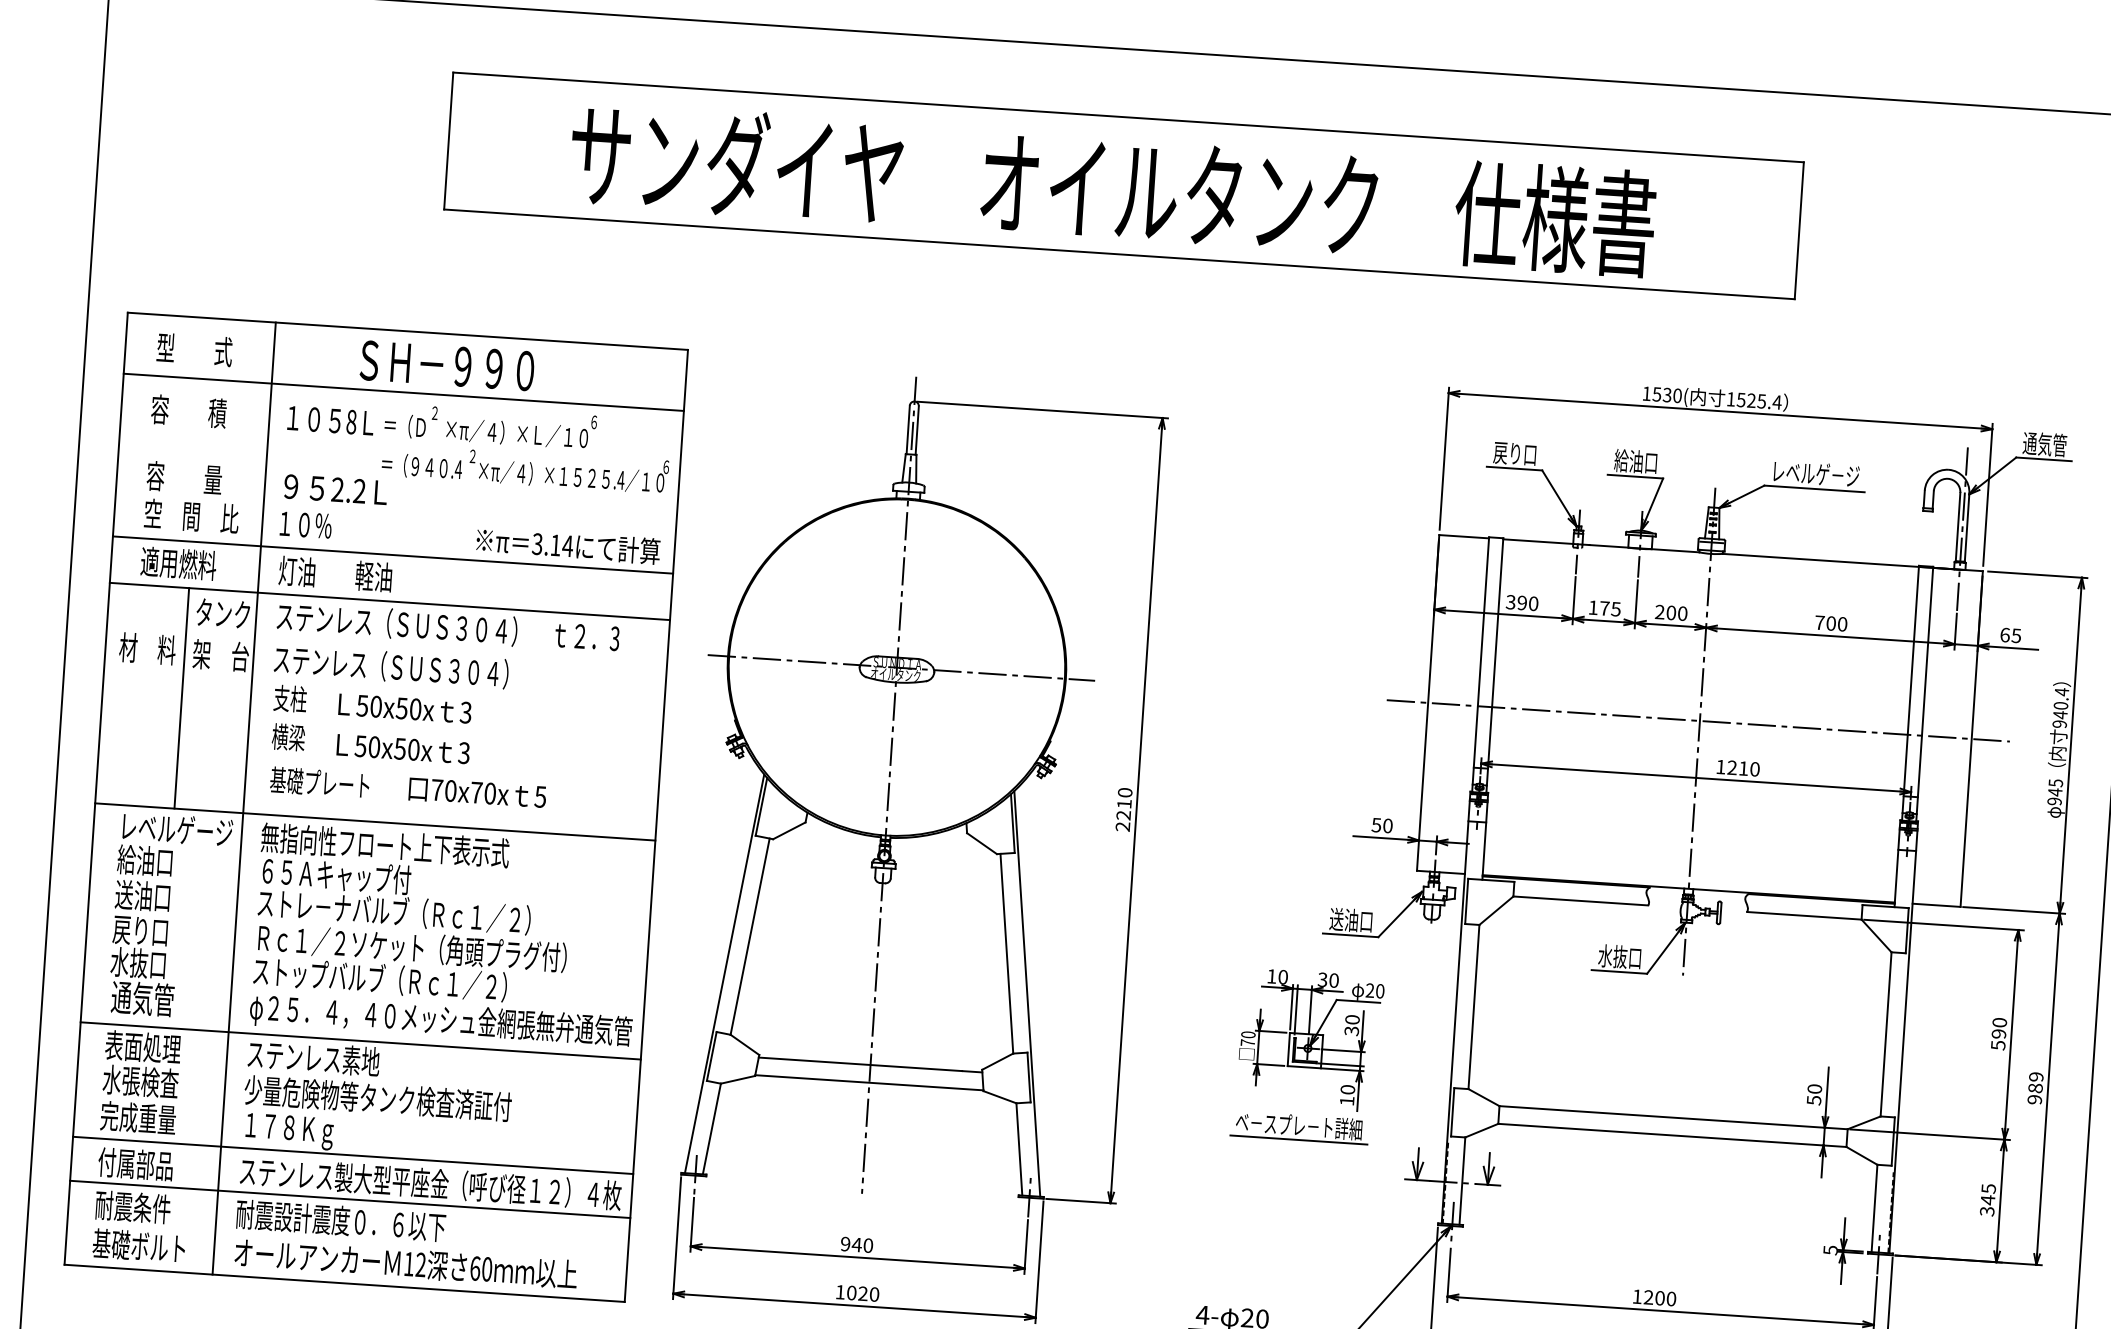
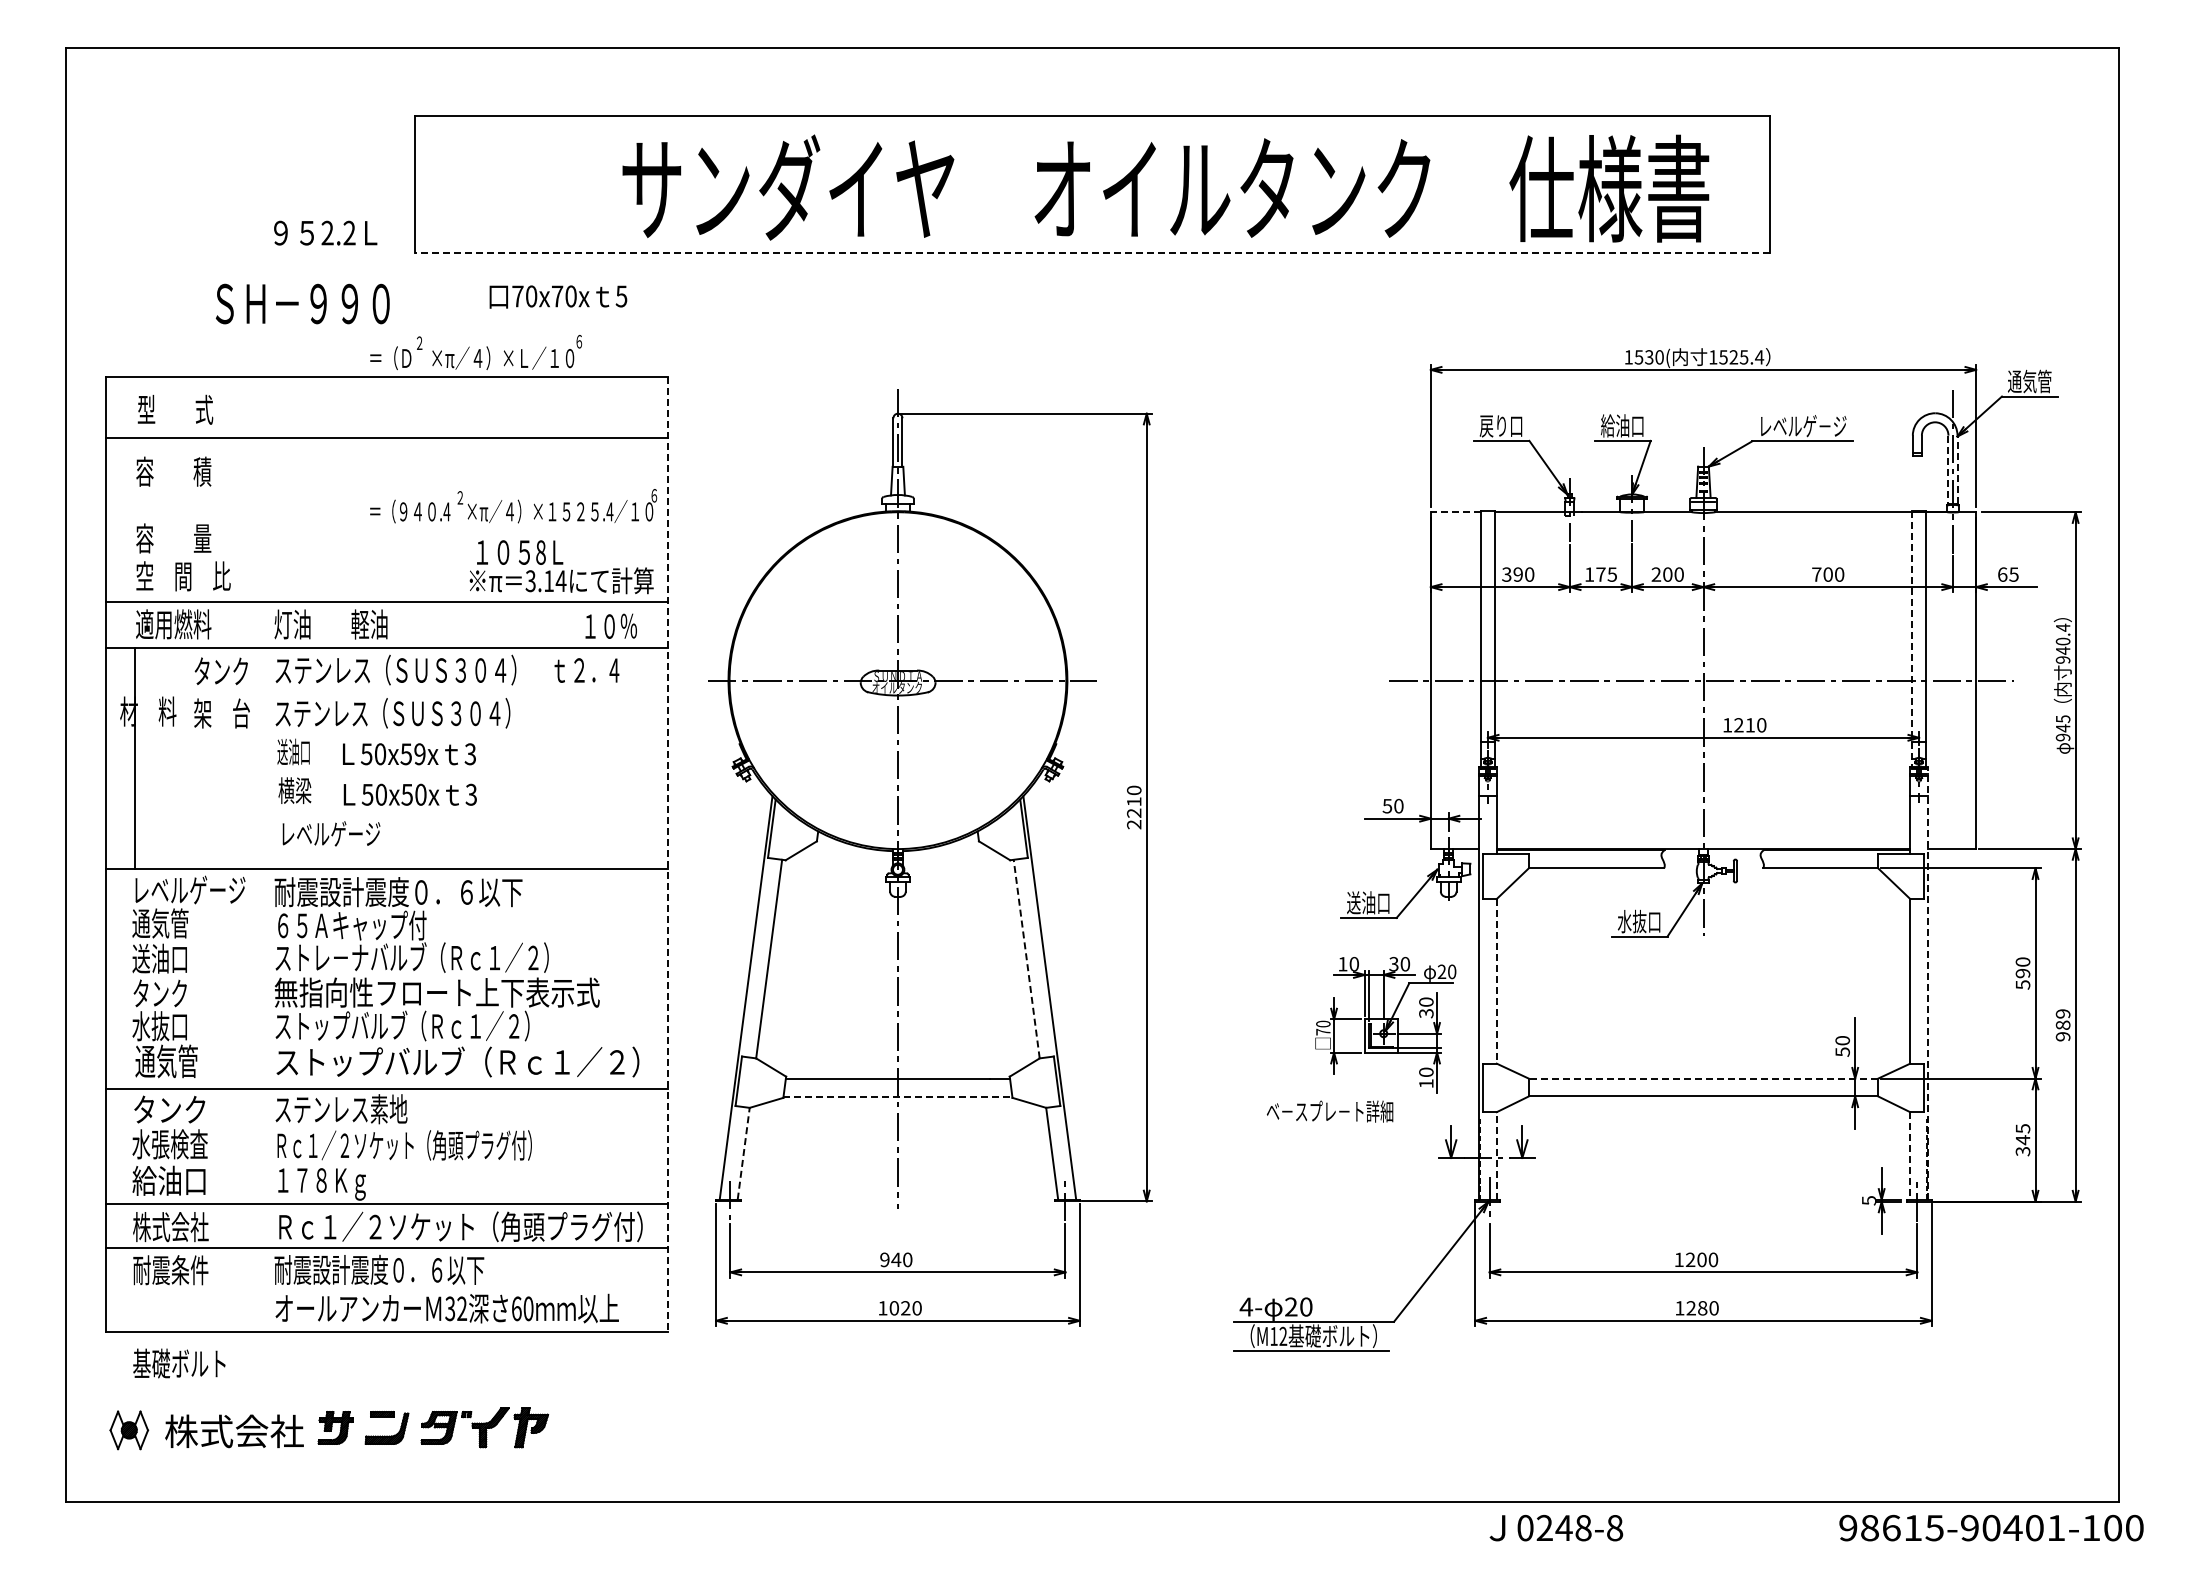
text: (1112, 189) -> (1165, 188), moved
line: (1119, 254) -> (1092, 253), solid -> dashed
text: (447, 365) -> (302, 303), moved
text: (331, 420) -> (520, 552), moved
text: (491, 426) -> (476, 352), moved
text: (335, 489) -> (325, 232), moved
text: (305, 524) -> (610, 625), moved
line: (1958, 527) -> (1948, 470), solid -> dashed
line: (1967, 527) -> (1957, 469), solid -> dashed
line: (1463, 536) -> (1455, 512), solid -> dashed
text: (615, 638) -> (614, 670), 3 -> 4
line: (1910, 693) -> (1912, 639), solid -> dashed
line: (181, 698) -> (134, 758), moved
text: (289, 698) -> (293, 751), 支柱 -> 送油口
text: (415, 709) -> (419, 754), 50x50x -> 50x59x
text: (320, 782) -> (329, 833), 基礎プレート -> レベルゲージ
text: (477, 792) -> (558, 296), moved
line: (244, 798) -> (254, 854), removed
line: (656, 825) -> (668, 854), solid -> dashed
text: (385, 845) -> (398, 892), 無指向性フロート上下表示式 -> 耐震設計震度０．６以下
text: (145, 860) -> (160, 923), 給油口 -> 通気管
text: (140, 930) -> (159, 993), 戻り口 -> タンク
text: (416, 947) -> (436, 992), Ｒｃ１／２ソケット（角頭プラグ付） -> 無指向性フロート上下表示式
line: (1006, 953) -> (1026, 958), solid -> dashed
line: (1473, 1007) -> (1496, 981), solid -> dashed
text: (440, 1020) -> (465, 1063), φ２５．４，４０メッシュ金網張無弁通気管 -> ストップバルブ（Ｒｃ１／２）
line: (1904, 1037) -> (1928, 983), solid -> dashed
part: (1310, 1040) -> (1385, 1025), moved
text: (142, 1046) -> (169, 1109), 表面処理 -> タンク
line: (869, 1083) -> (898, 1097), solid -> dashed
text: (378, 1098) -> (408, 1145), 少量危険物等タンク検査済証付 -> Ｒｃ１／２ソケット（角頭プラグ付）
text: (137, 1117) -> (169, 1180), 完成重量 -> 給油口
line: (1673, 1117) -> (1703, 1078), solid -> dashed
line: (711, 1128) -> (743, 1153), solid -> dashed
line: (1298, 1139) -> (1330, 1125), removed
text: (135, 1164) -> (170, 1227), 付属部品 -> 株式会社
line: (1462, 1180) -> (1496, 1155), solid -> dashed
text: (430, 1183) -> (466, 1226), ステンレス製大型平座金（呼び径１２）４枚 -> Ｒｃ１／２ソケット（角頭プラグ付）
line: (1874, 1208) -> (1910, 1155), solid -> dashed
text: (139, 1245) -> (179, 1363), moved
text: (409, 1263) -> (450, 1308), 12 -> 32

